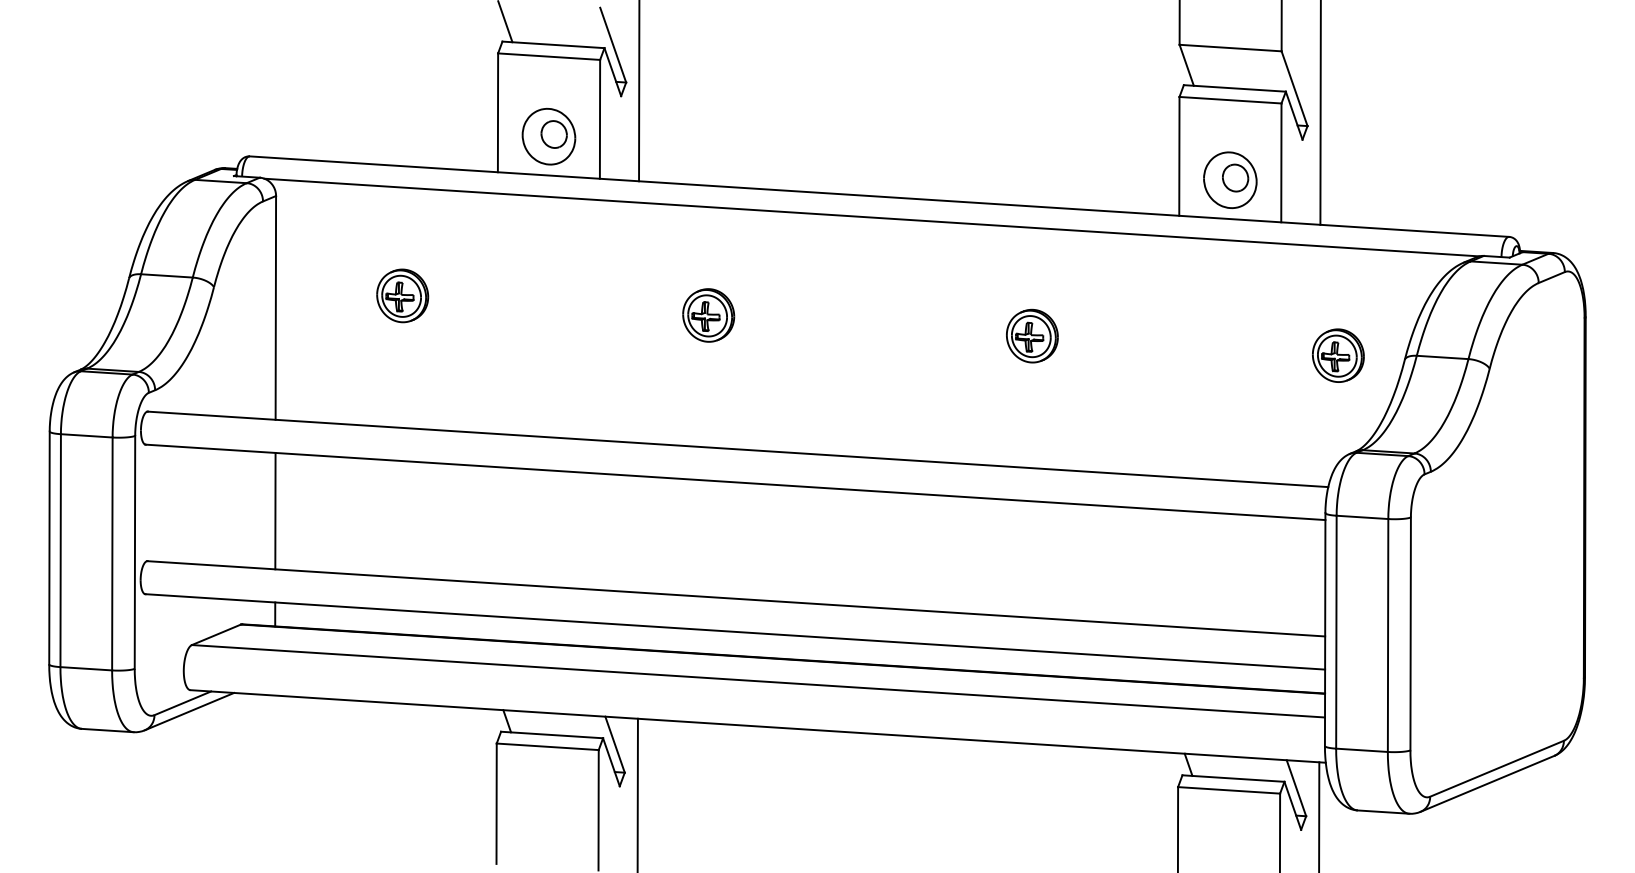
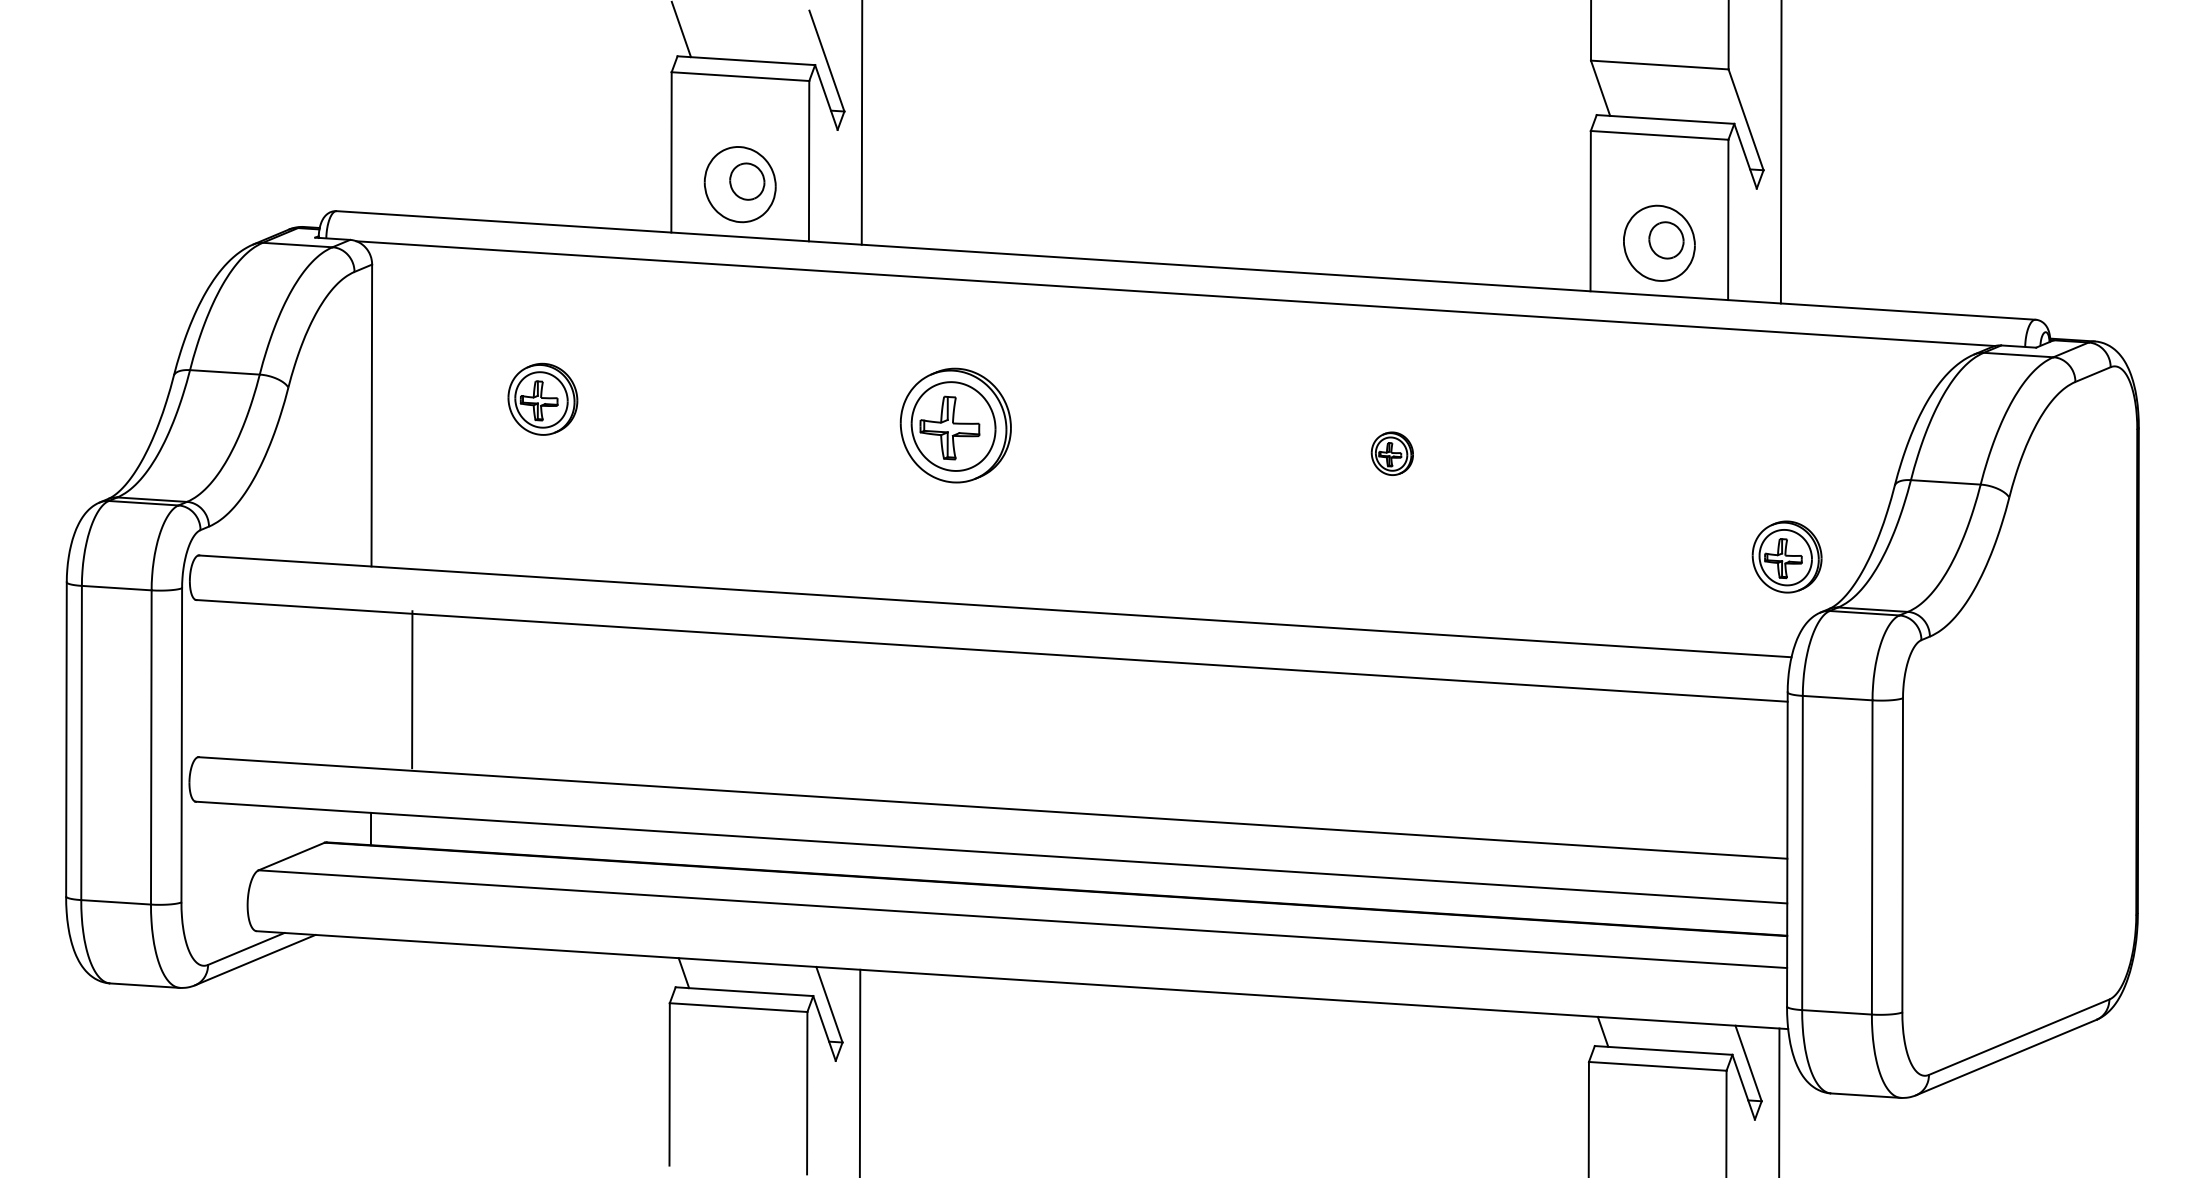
part: (708, 315) -> (955, 425), size x1.6
part: (1032, 336) -> (1392, 453), size x0.6
part: (1337, 355) -> (1786, 556), moved
line: (275, 511) -> (412, 689), moved

